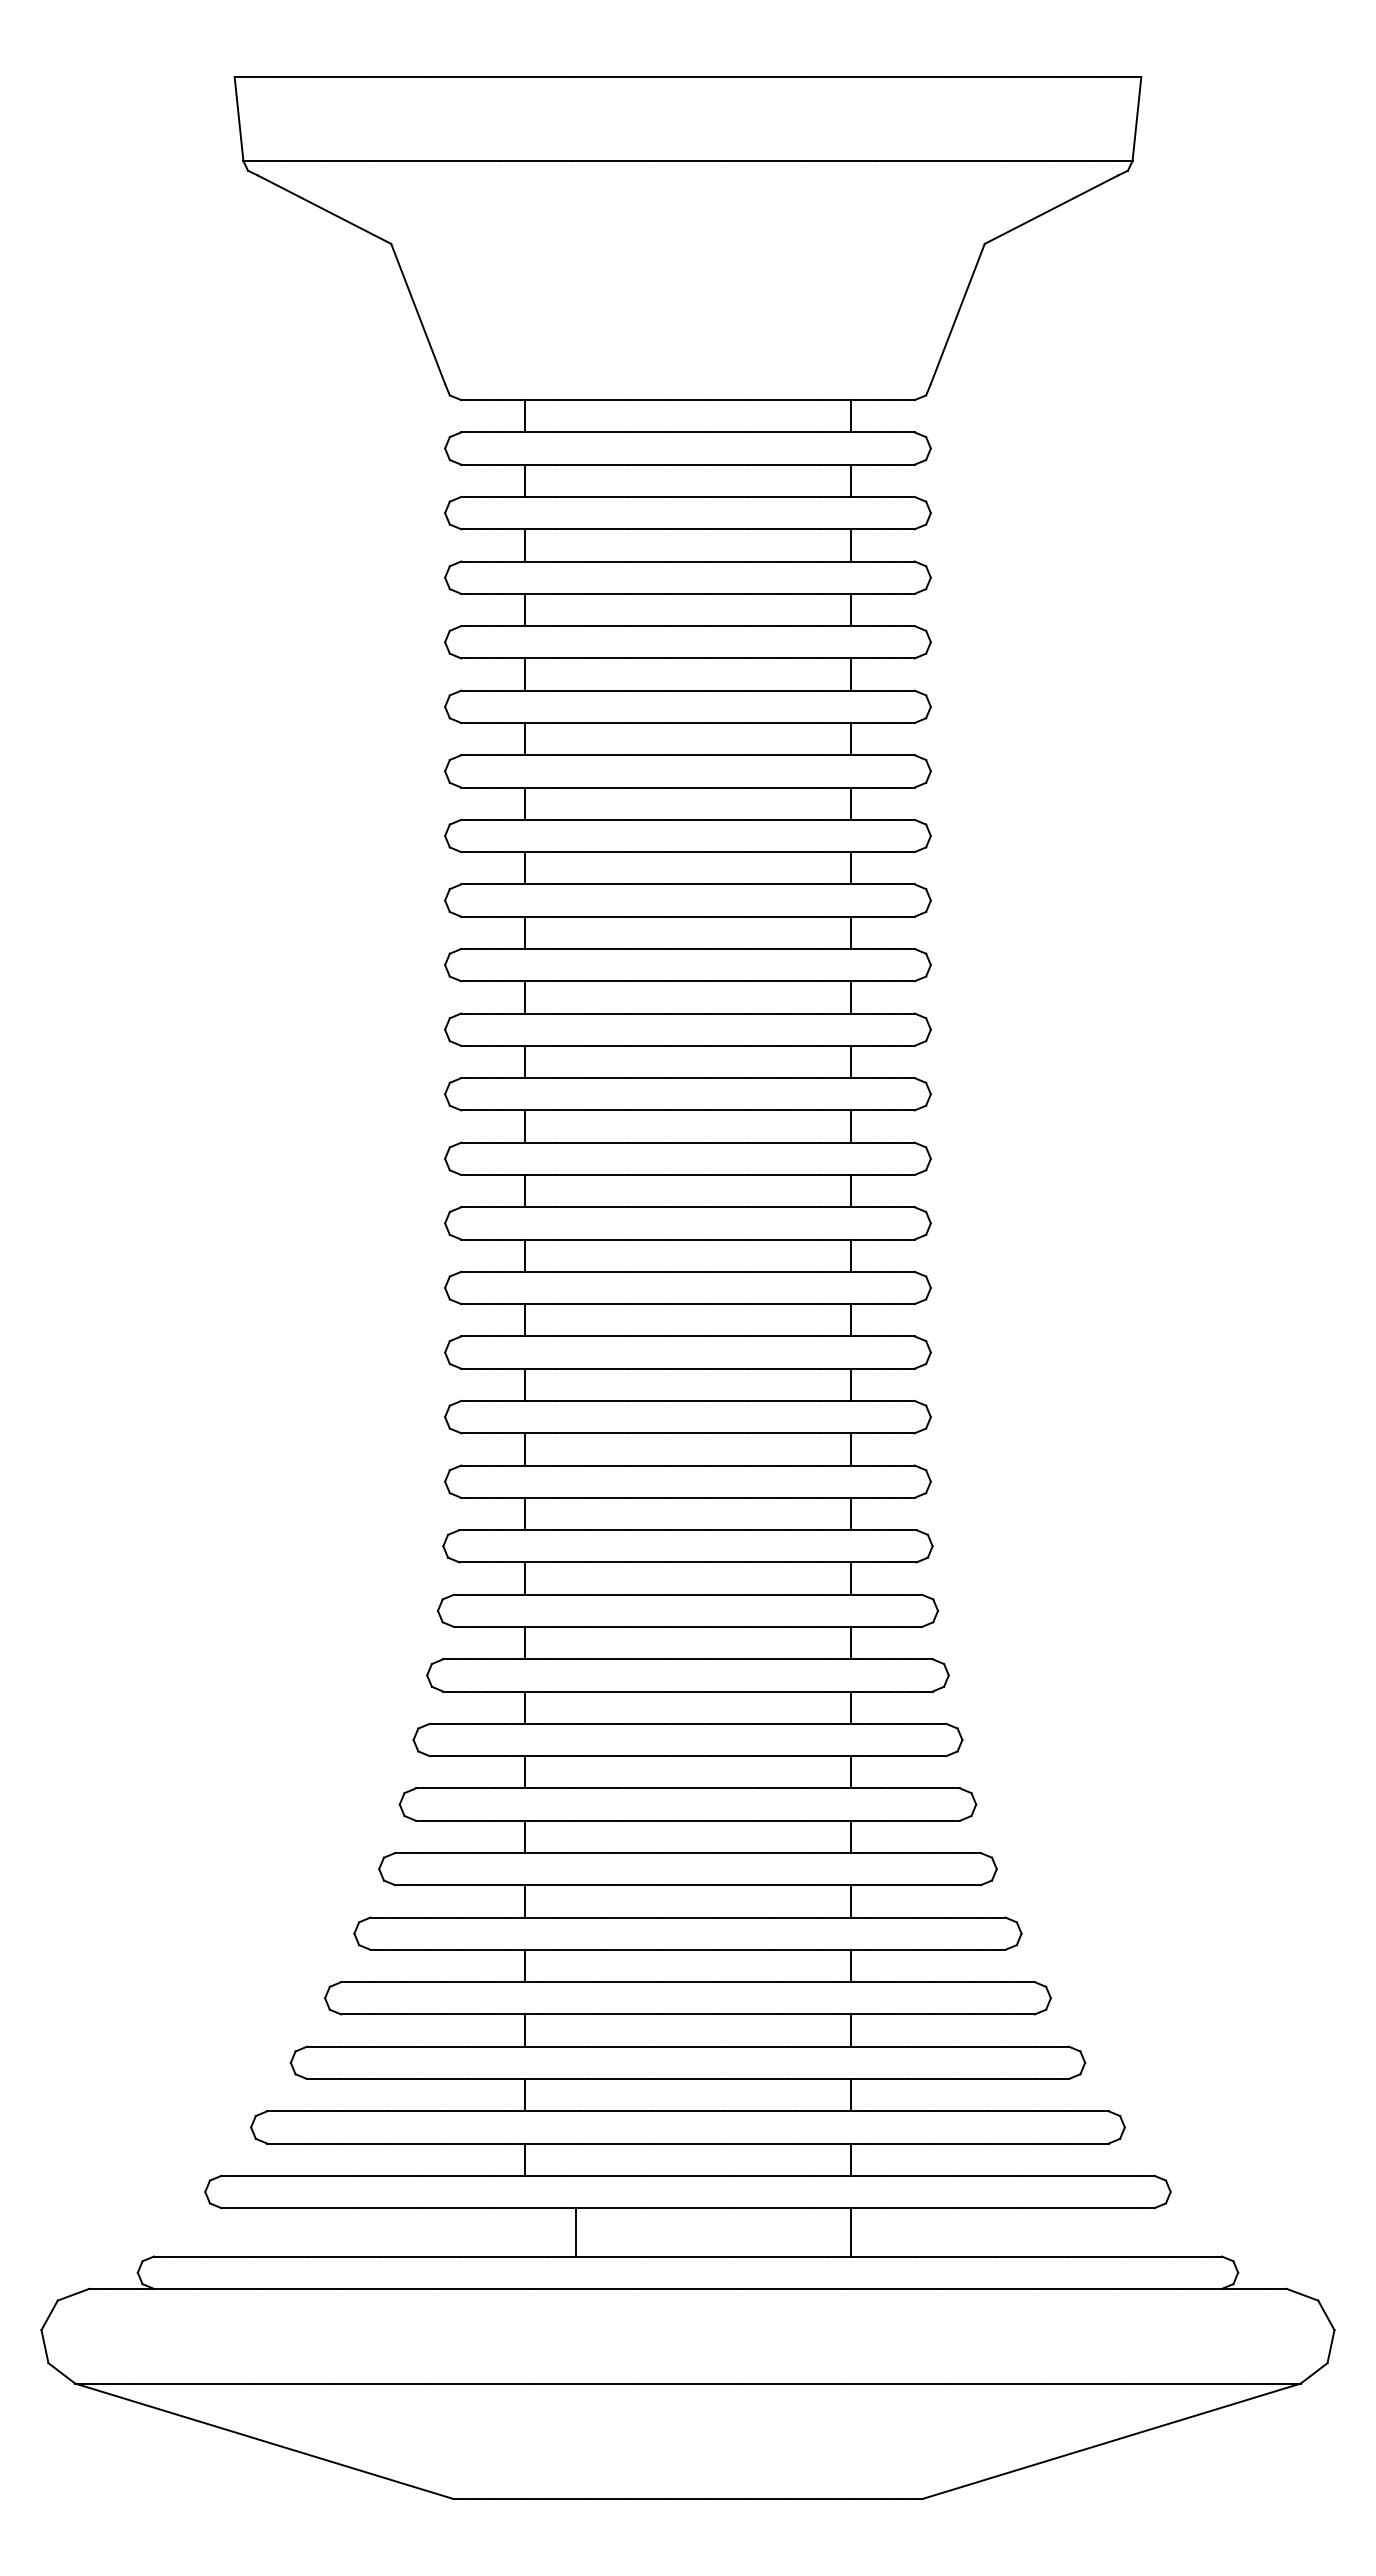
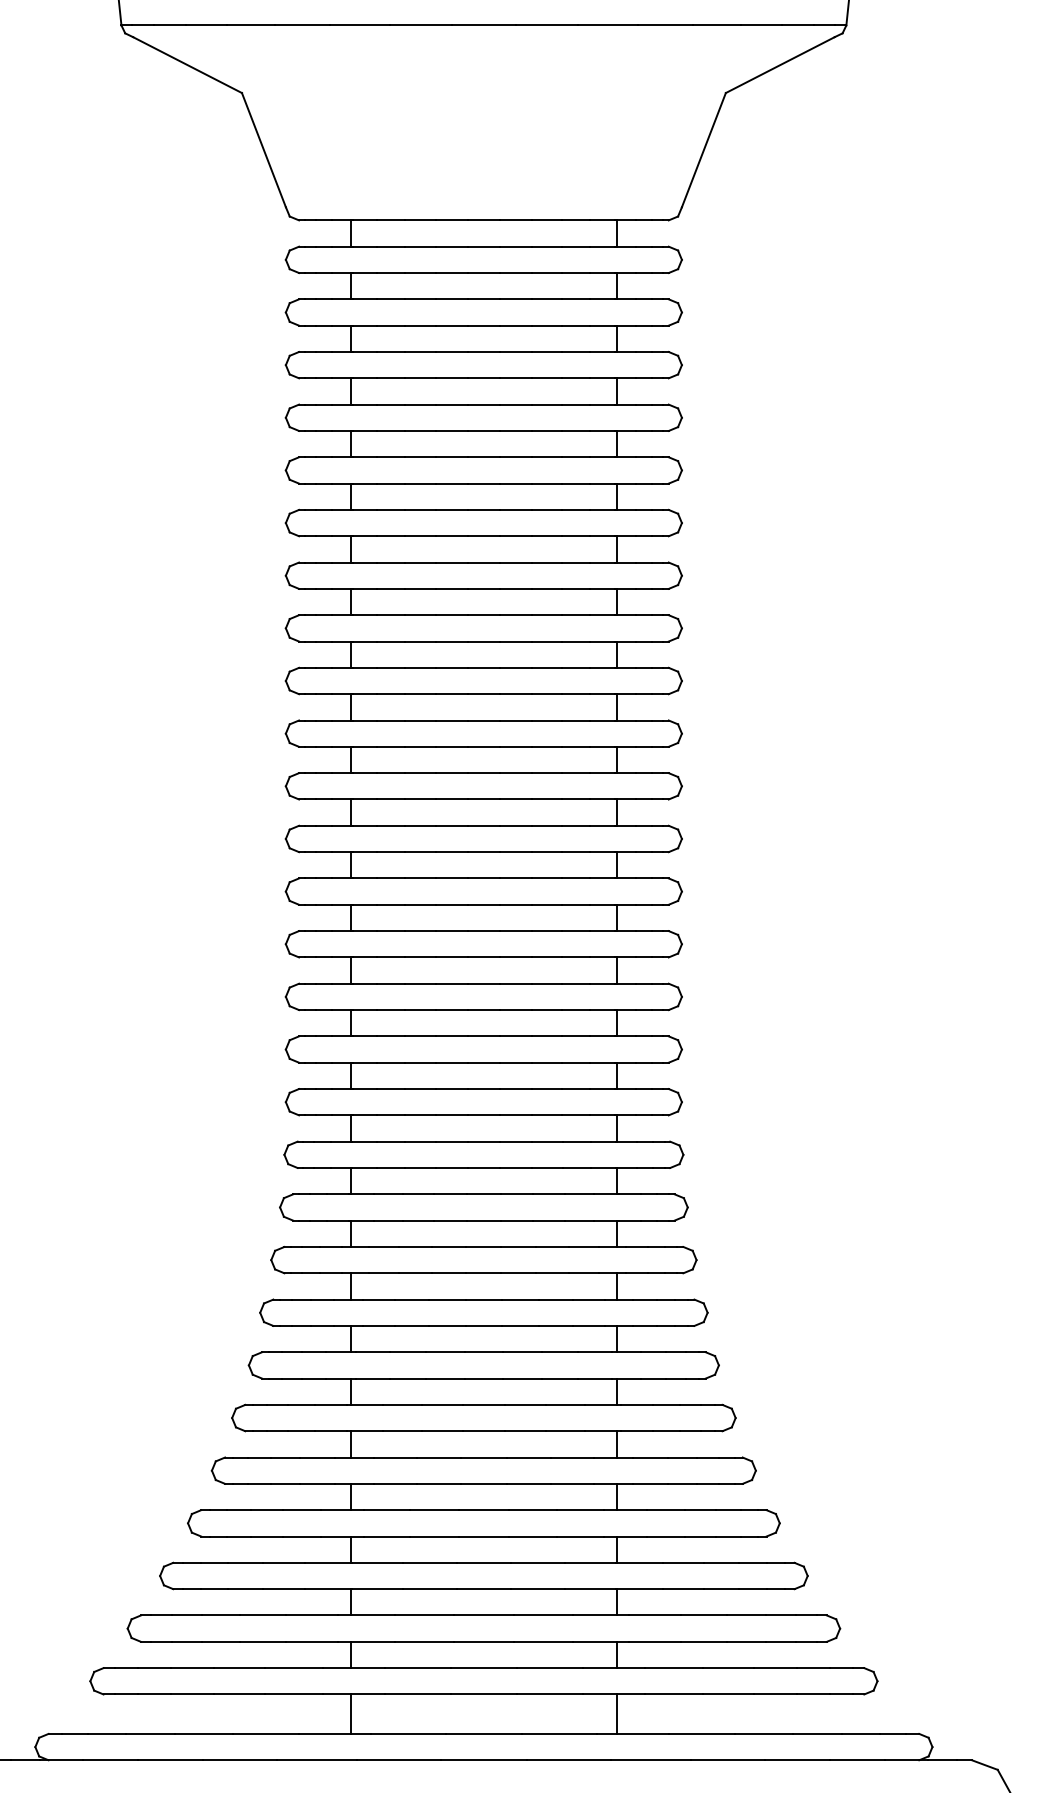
line: (576, 2232) -> (351, 1714), moved

